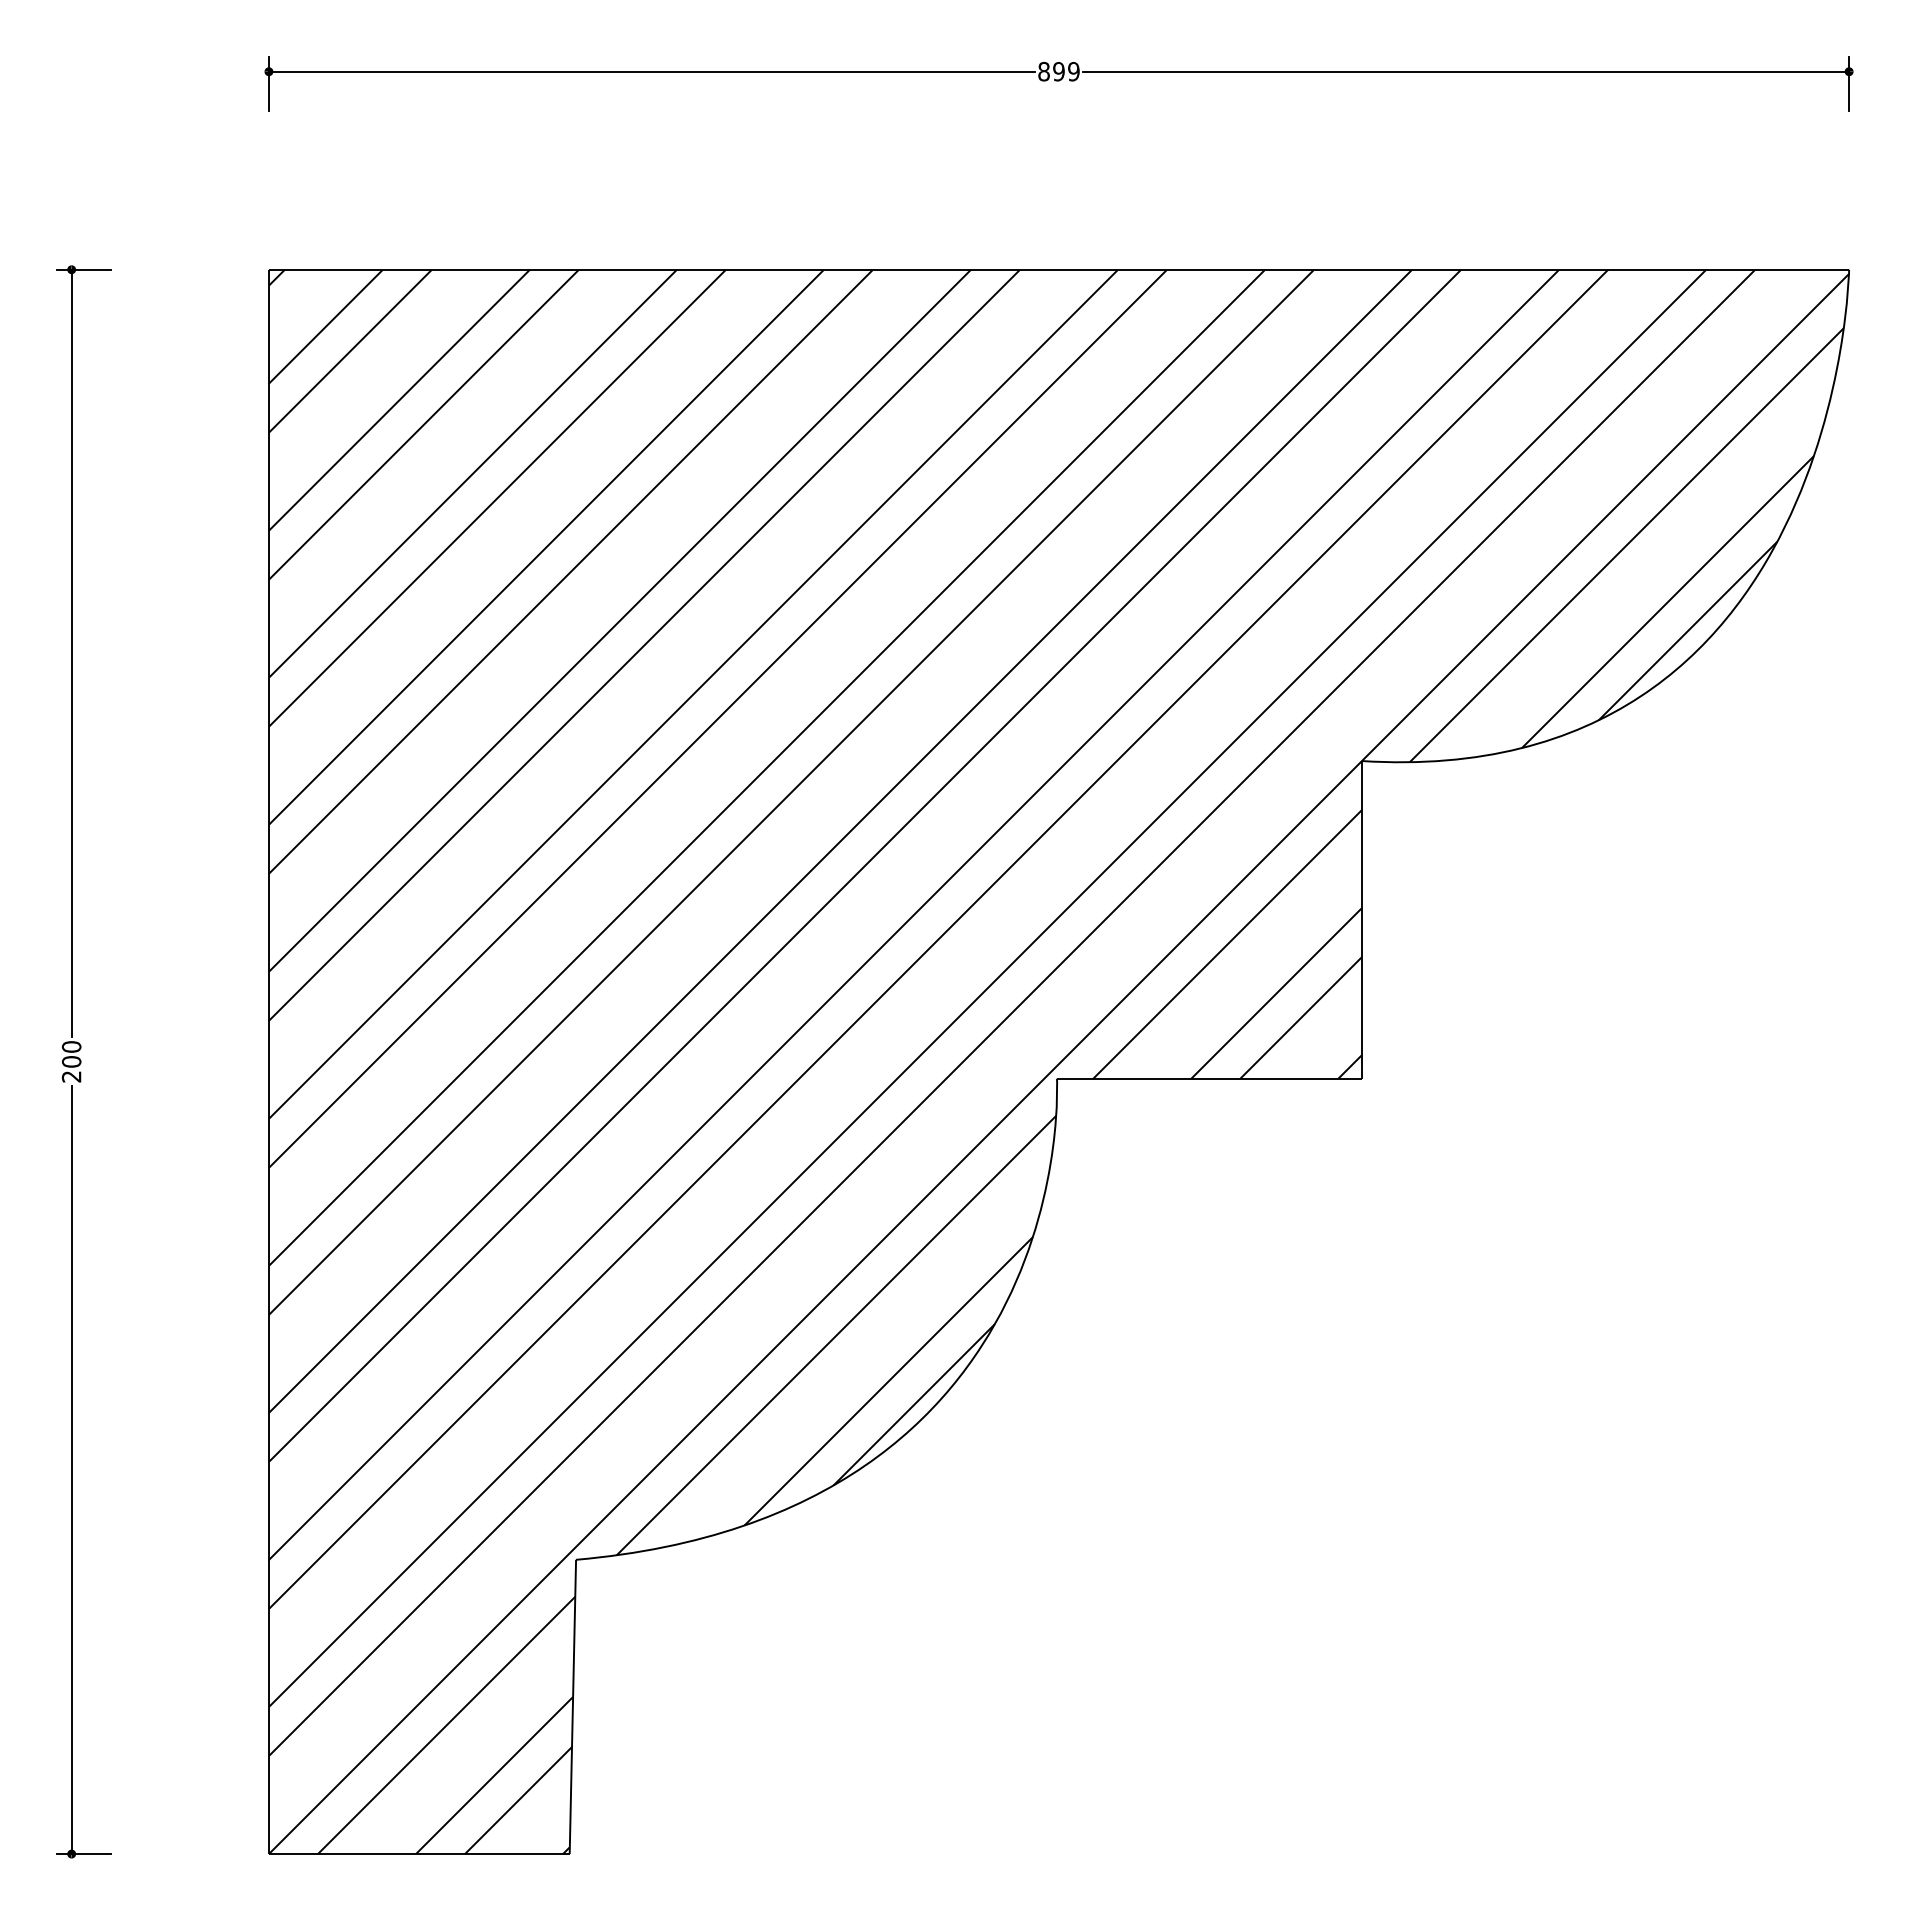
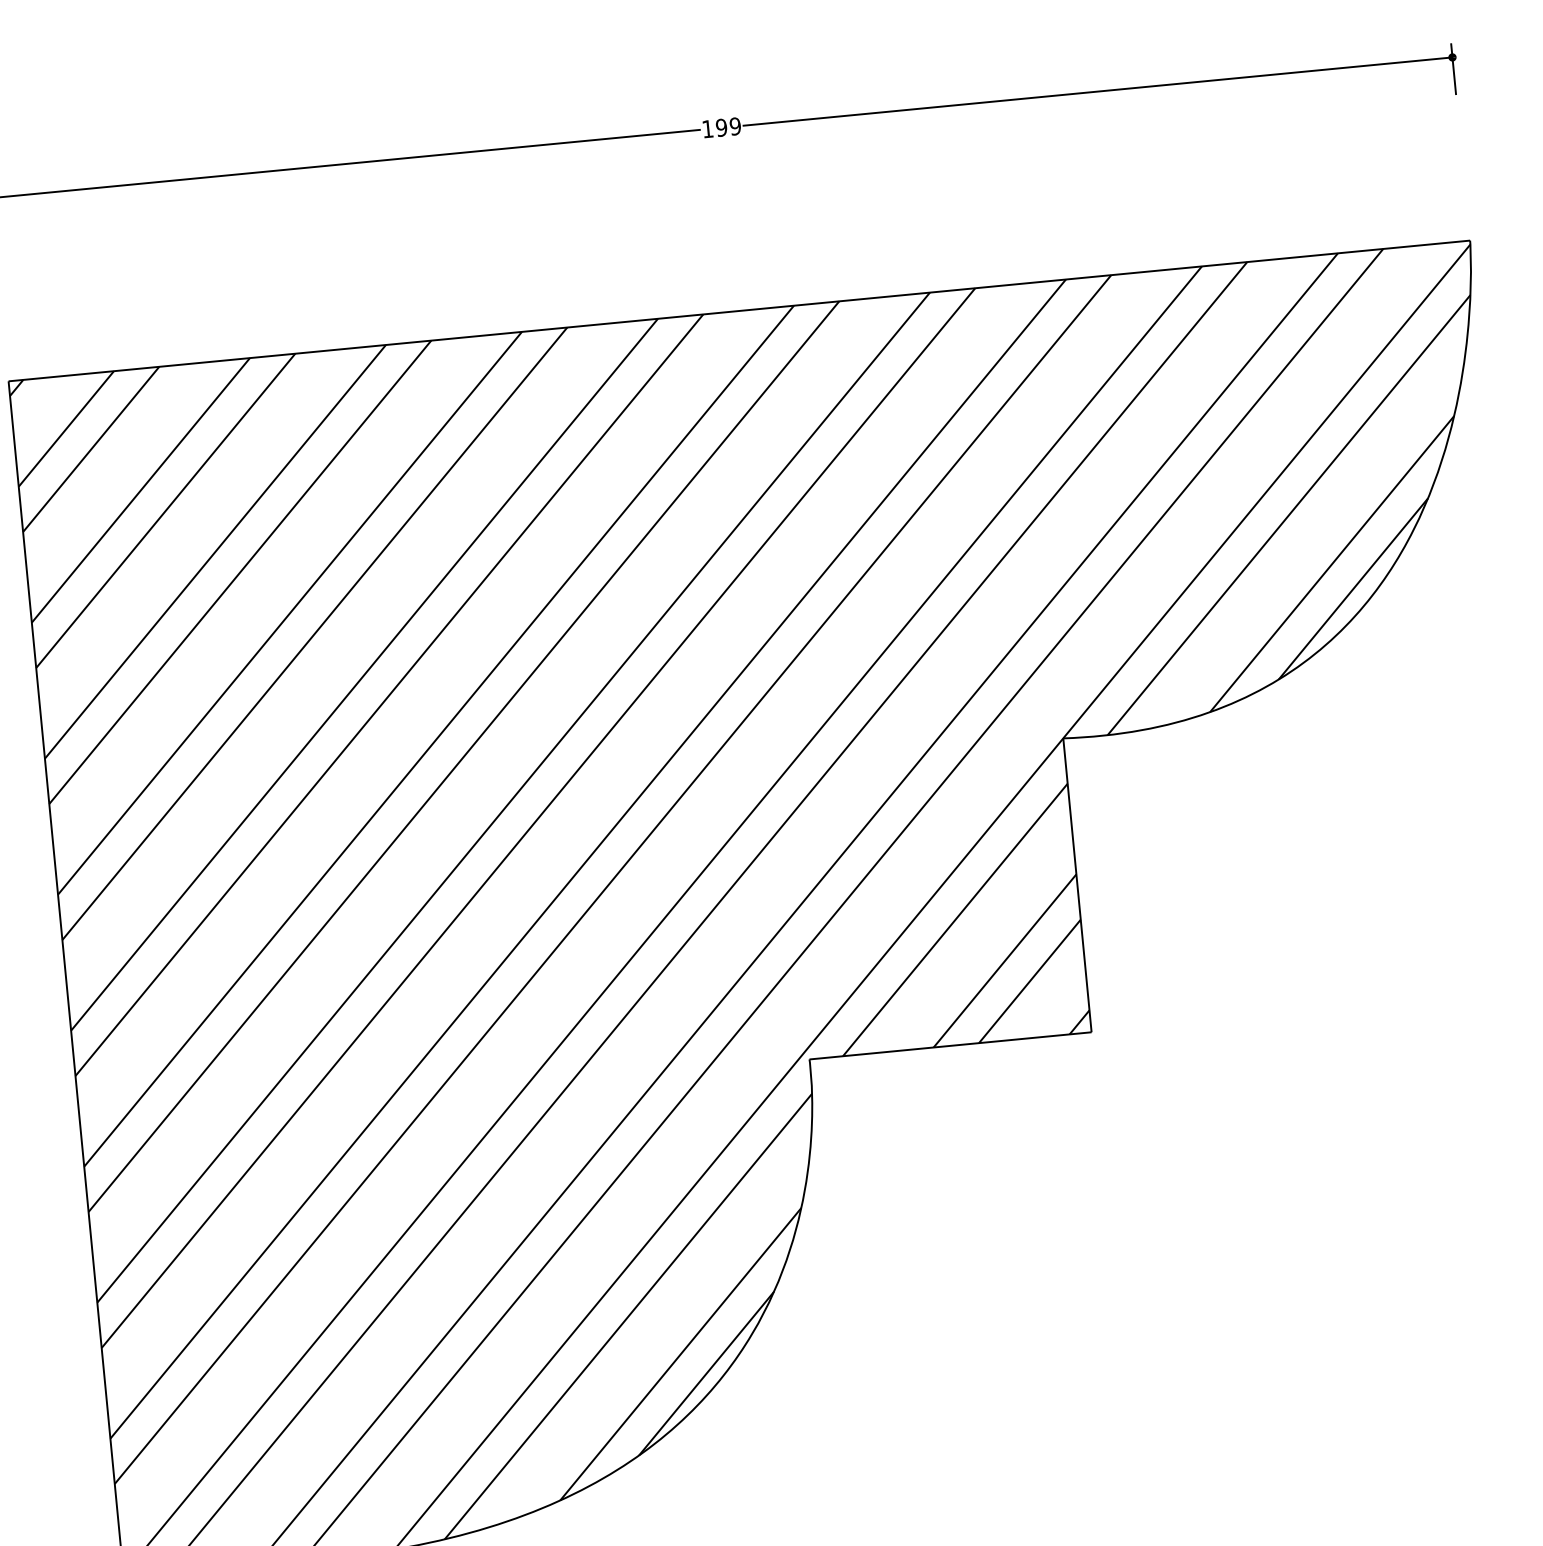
text: (1043, 71) -> (707, 128), 899 -> 199

